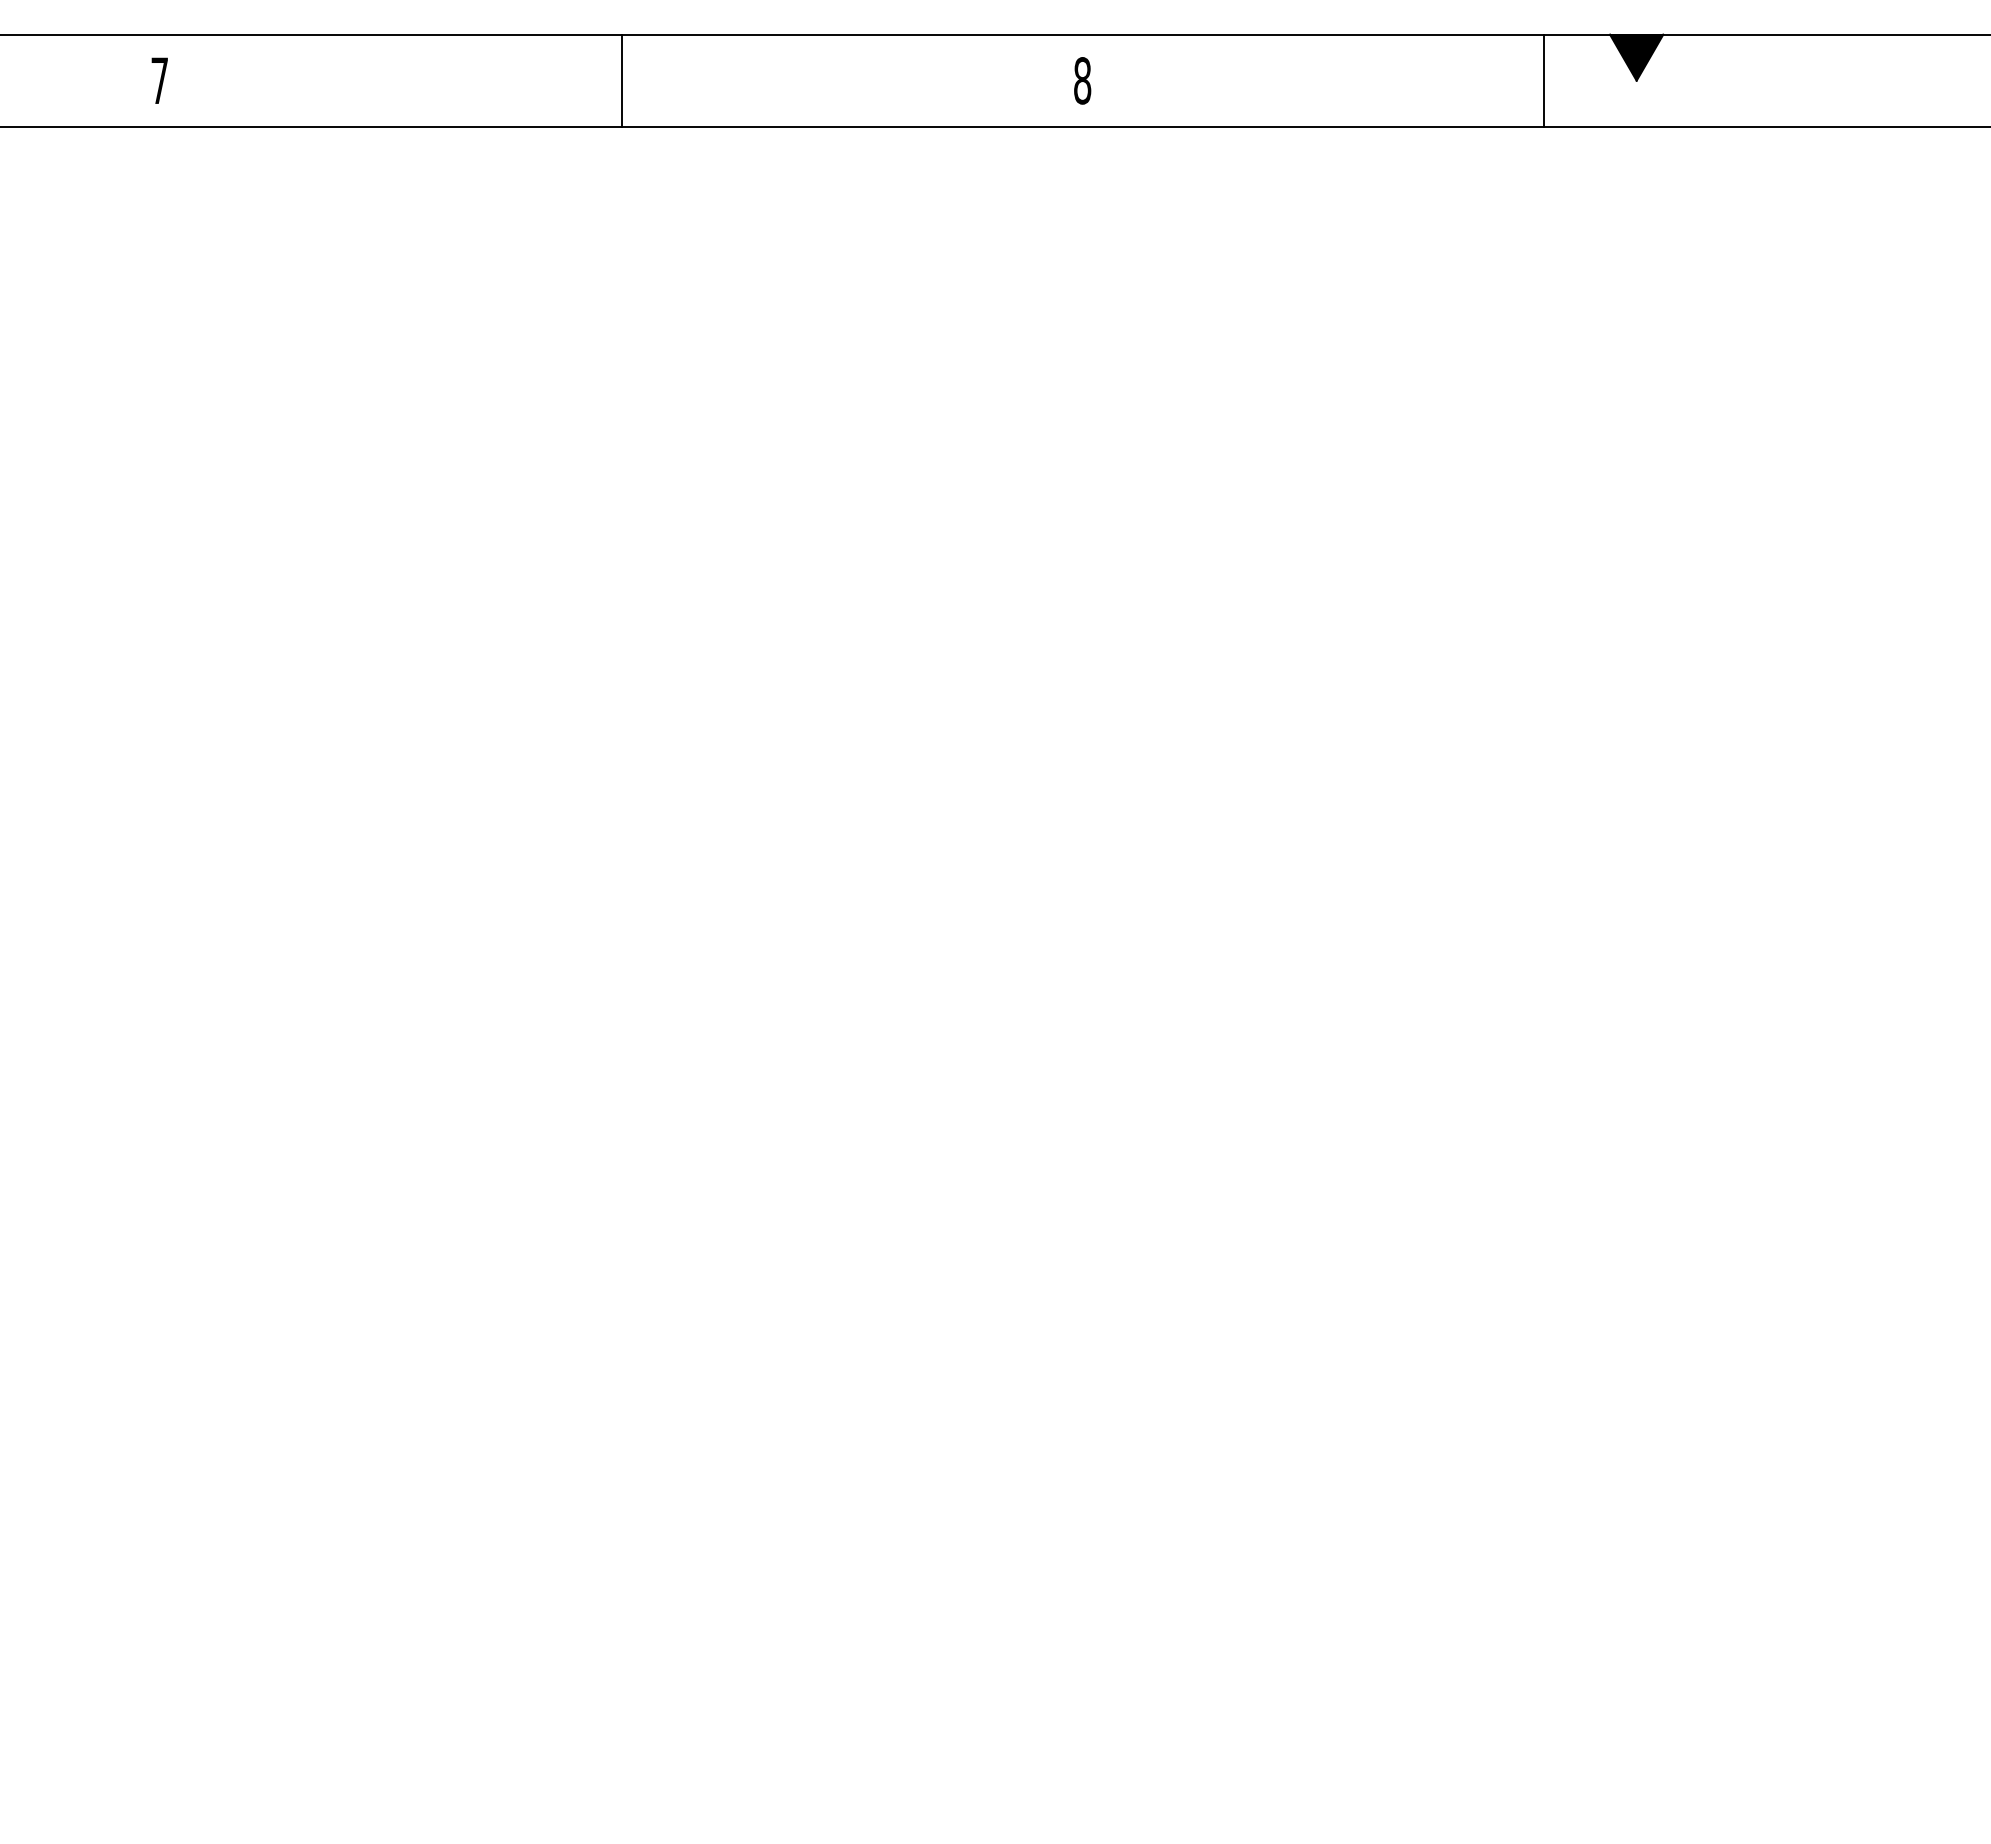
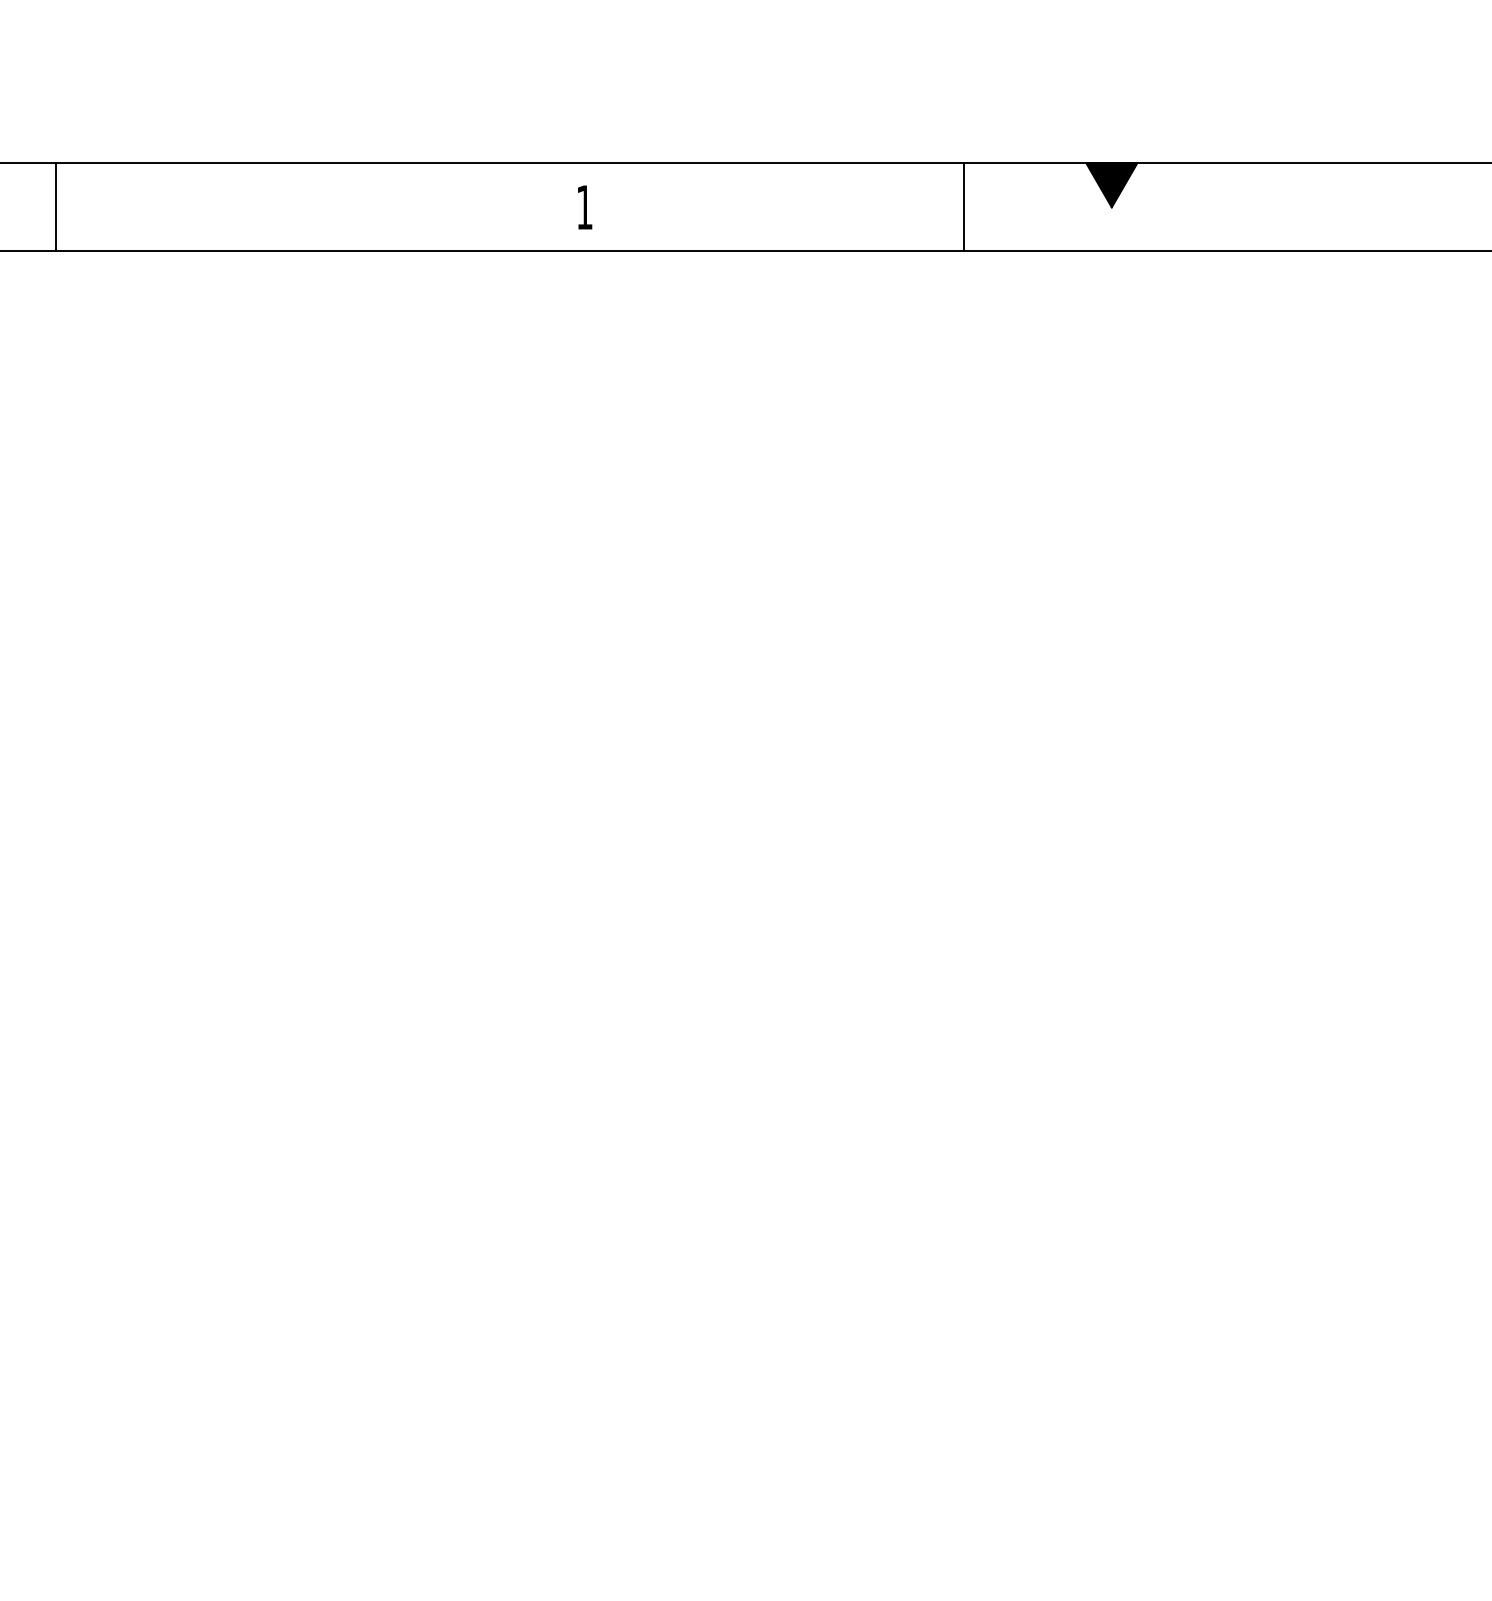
line: (621, 80) -> (55, 207), moved
text: (1082, 80) -> (584, 207), 8 -> 1
line: (1544, 80) -> (964, 207), moved

